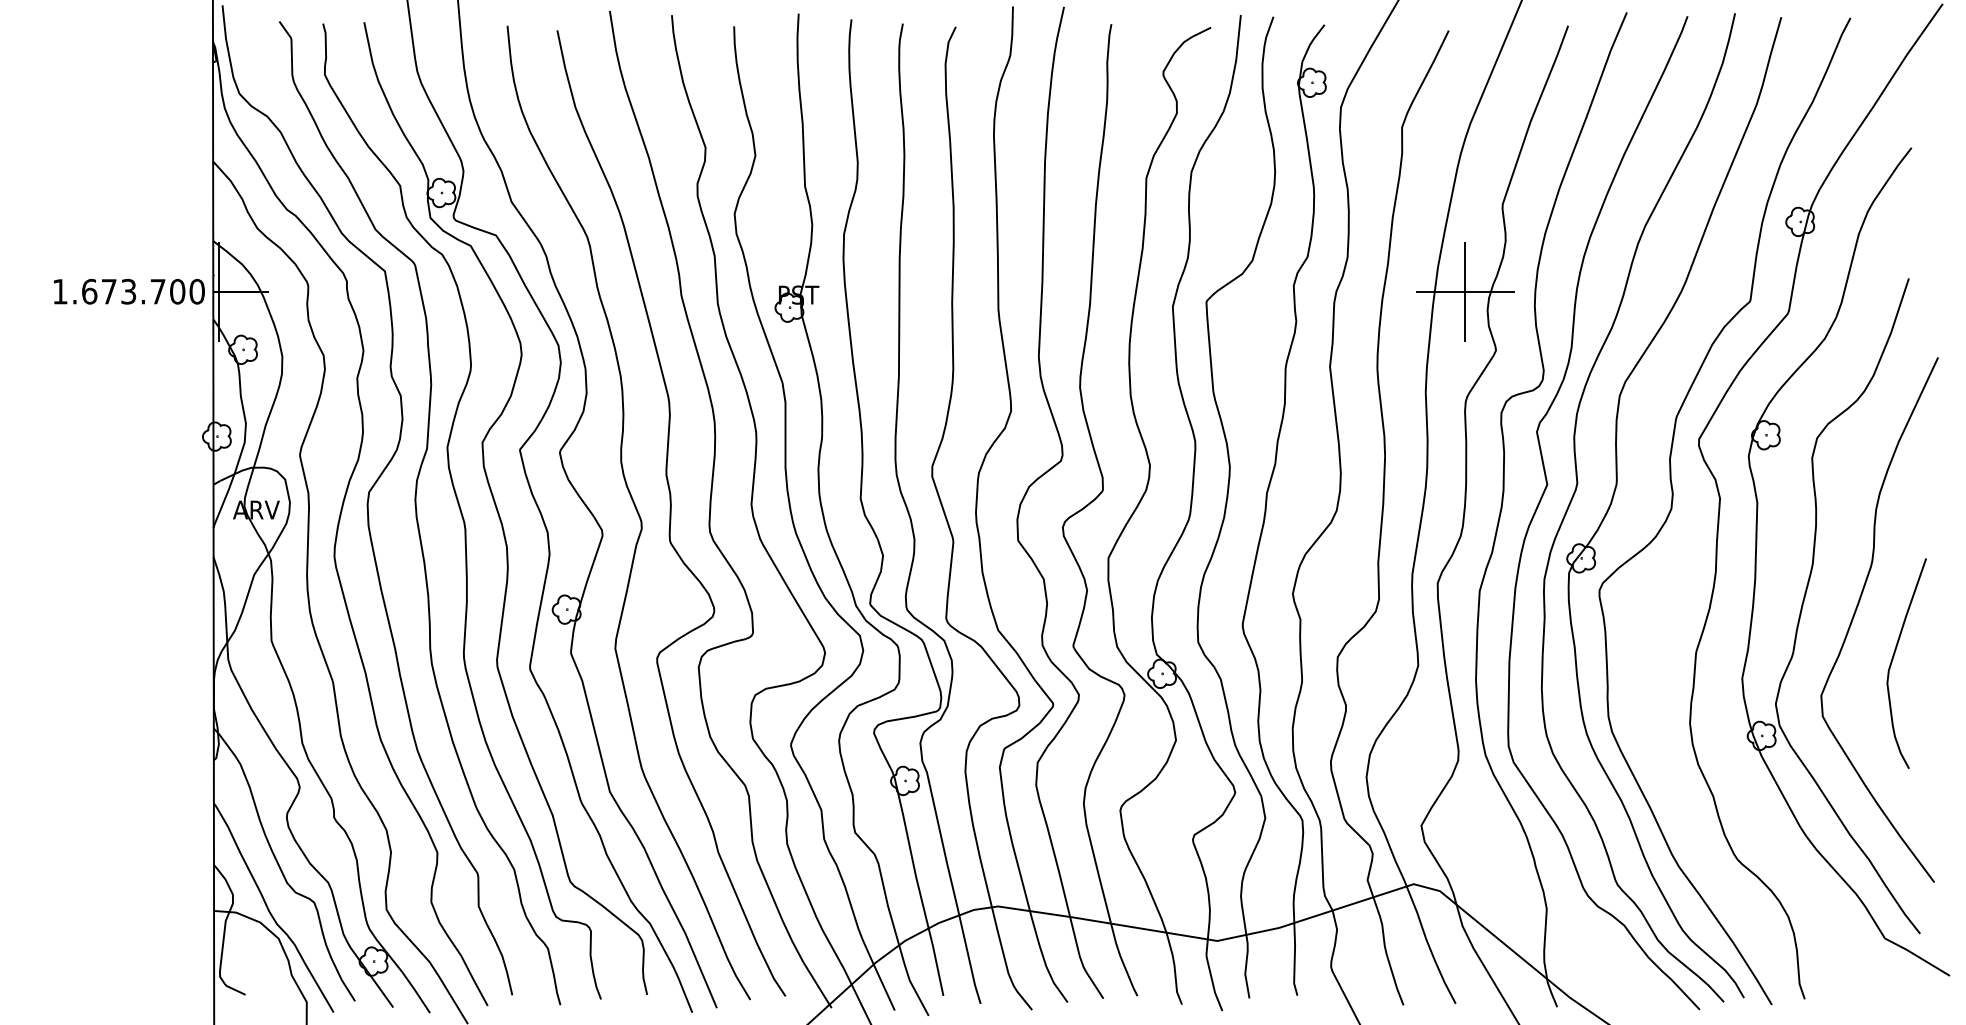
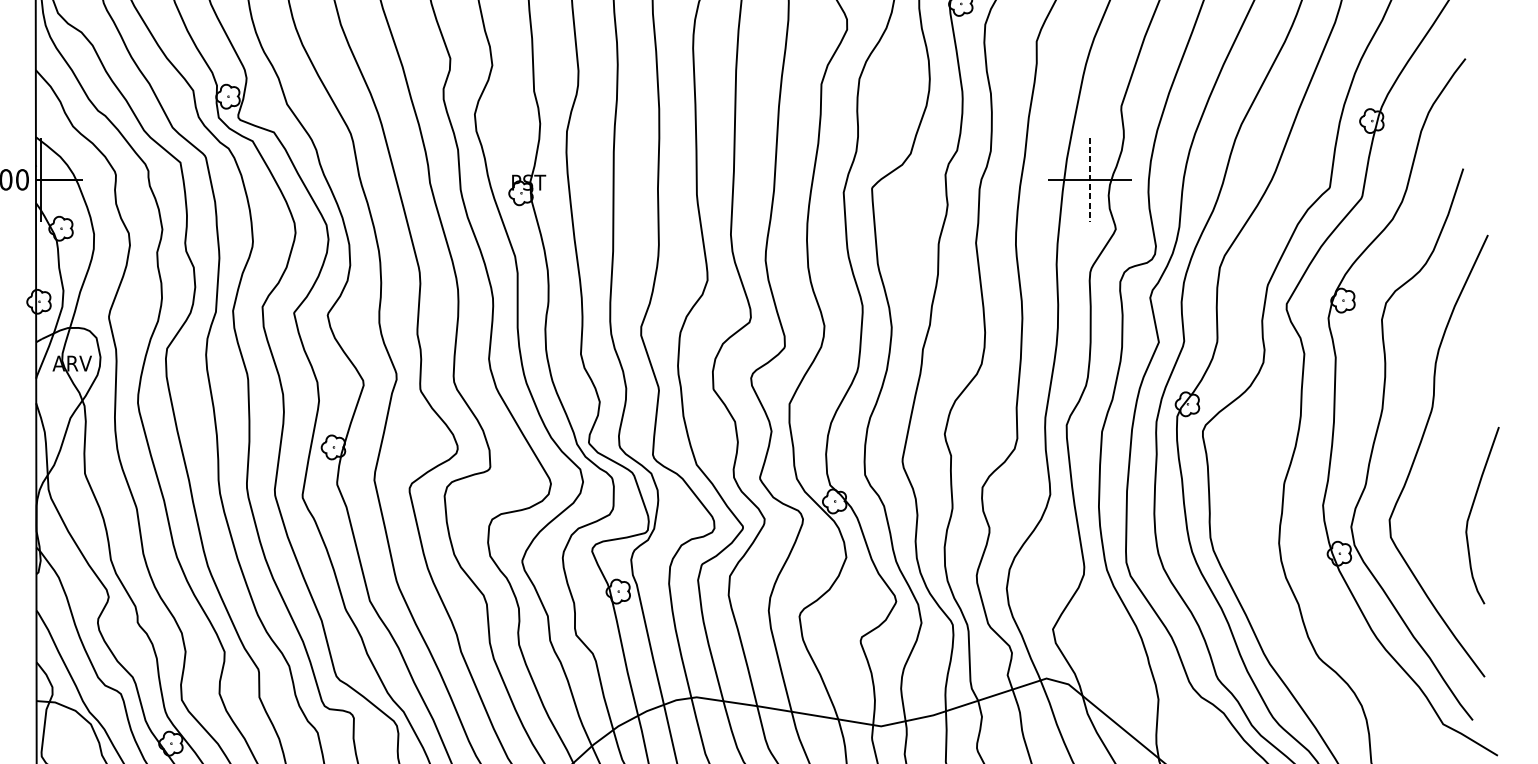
line: (1465, 291) -> (1090, 179), solid -> dashed
curve: (1893, 659) -> (1471, 512), moved

